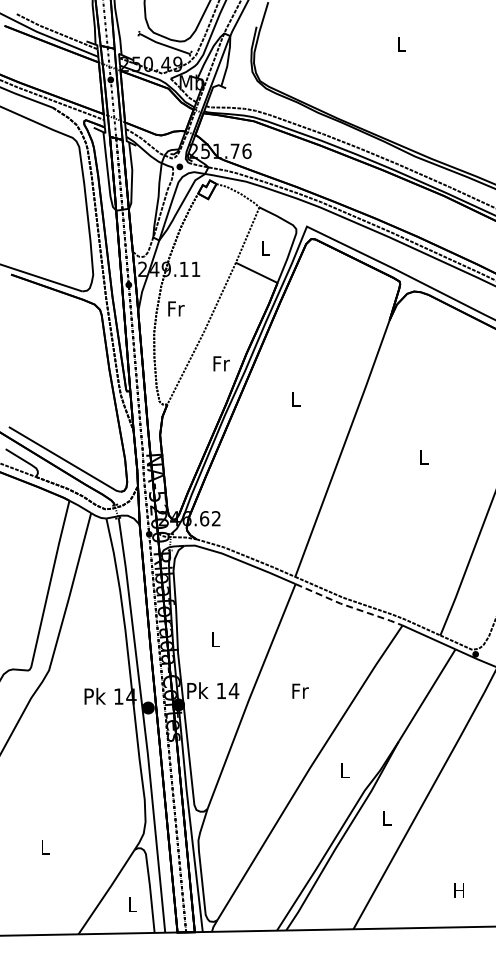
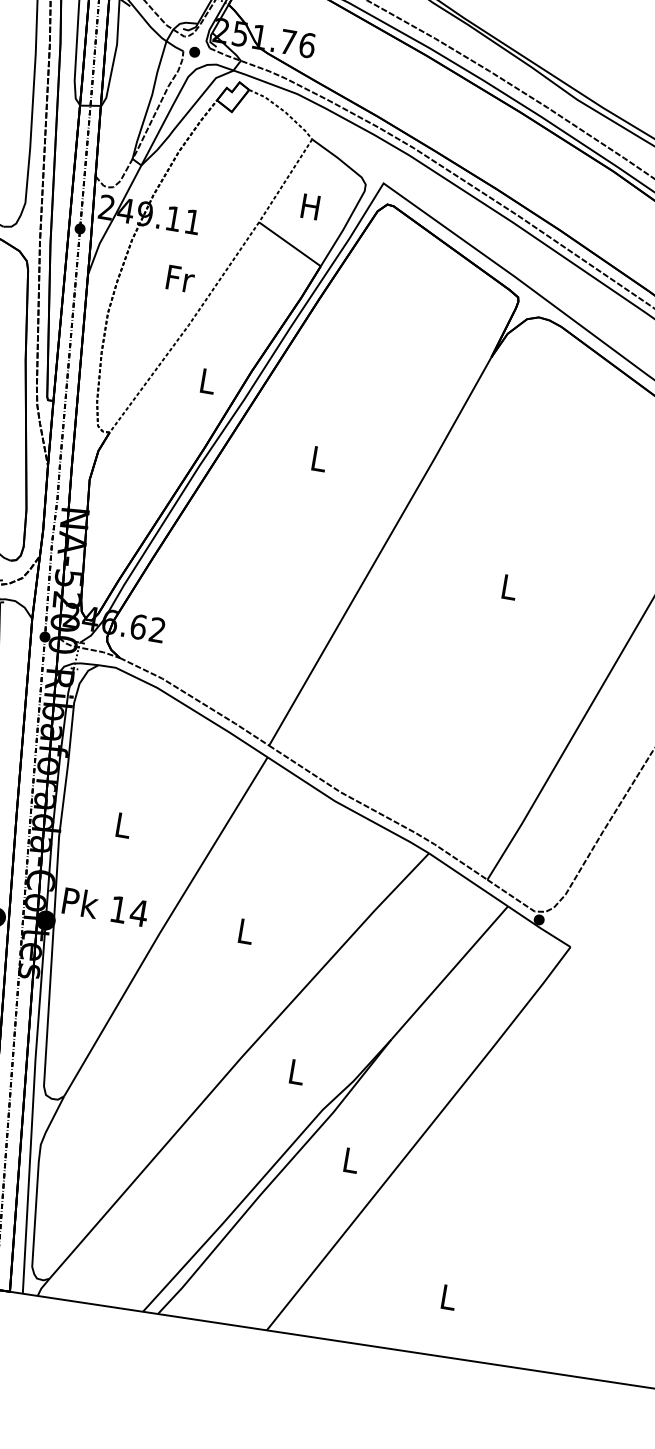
text: (265, 248) -> (310, 207), L -> H
text: (176, 308) -> (180, 278), moved
text: (221, 363) -> (208, 380), Fr -> L
line: (349, 606) -> (348, 808), dashed -> solid
text: (300, 690) -> (246, 930), Fr -> L
text: (458, 890) -> (446, 1296), H -> L

